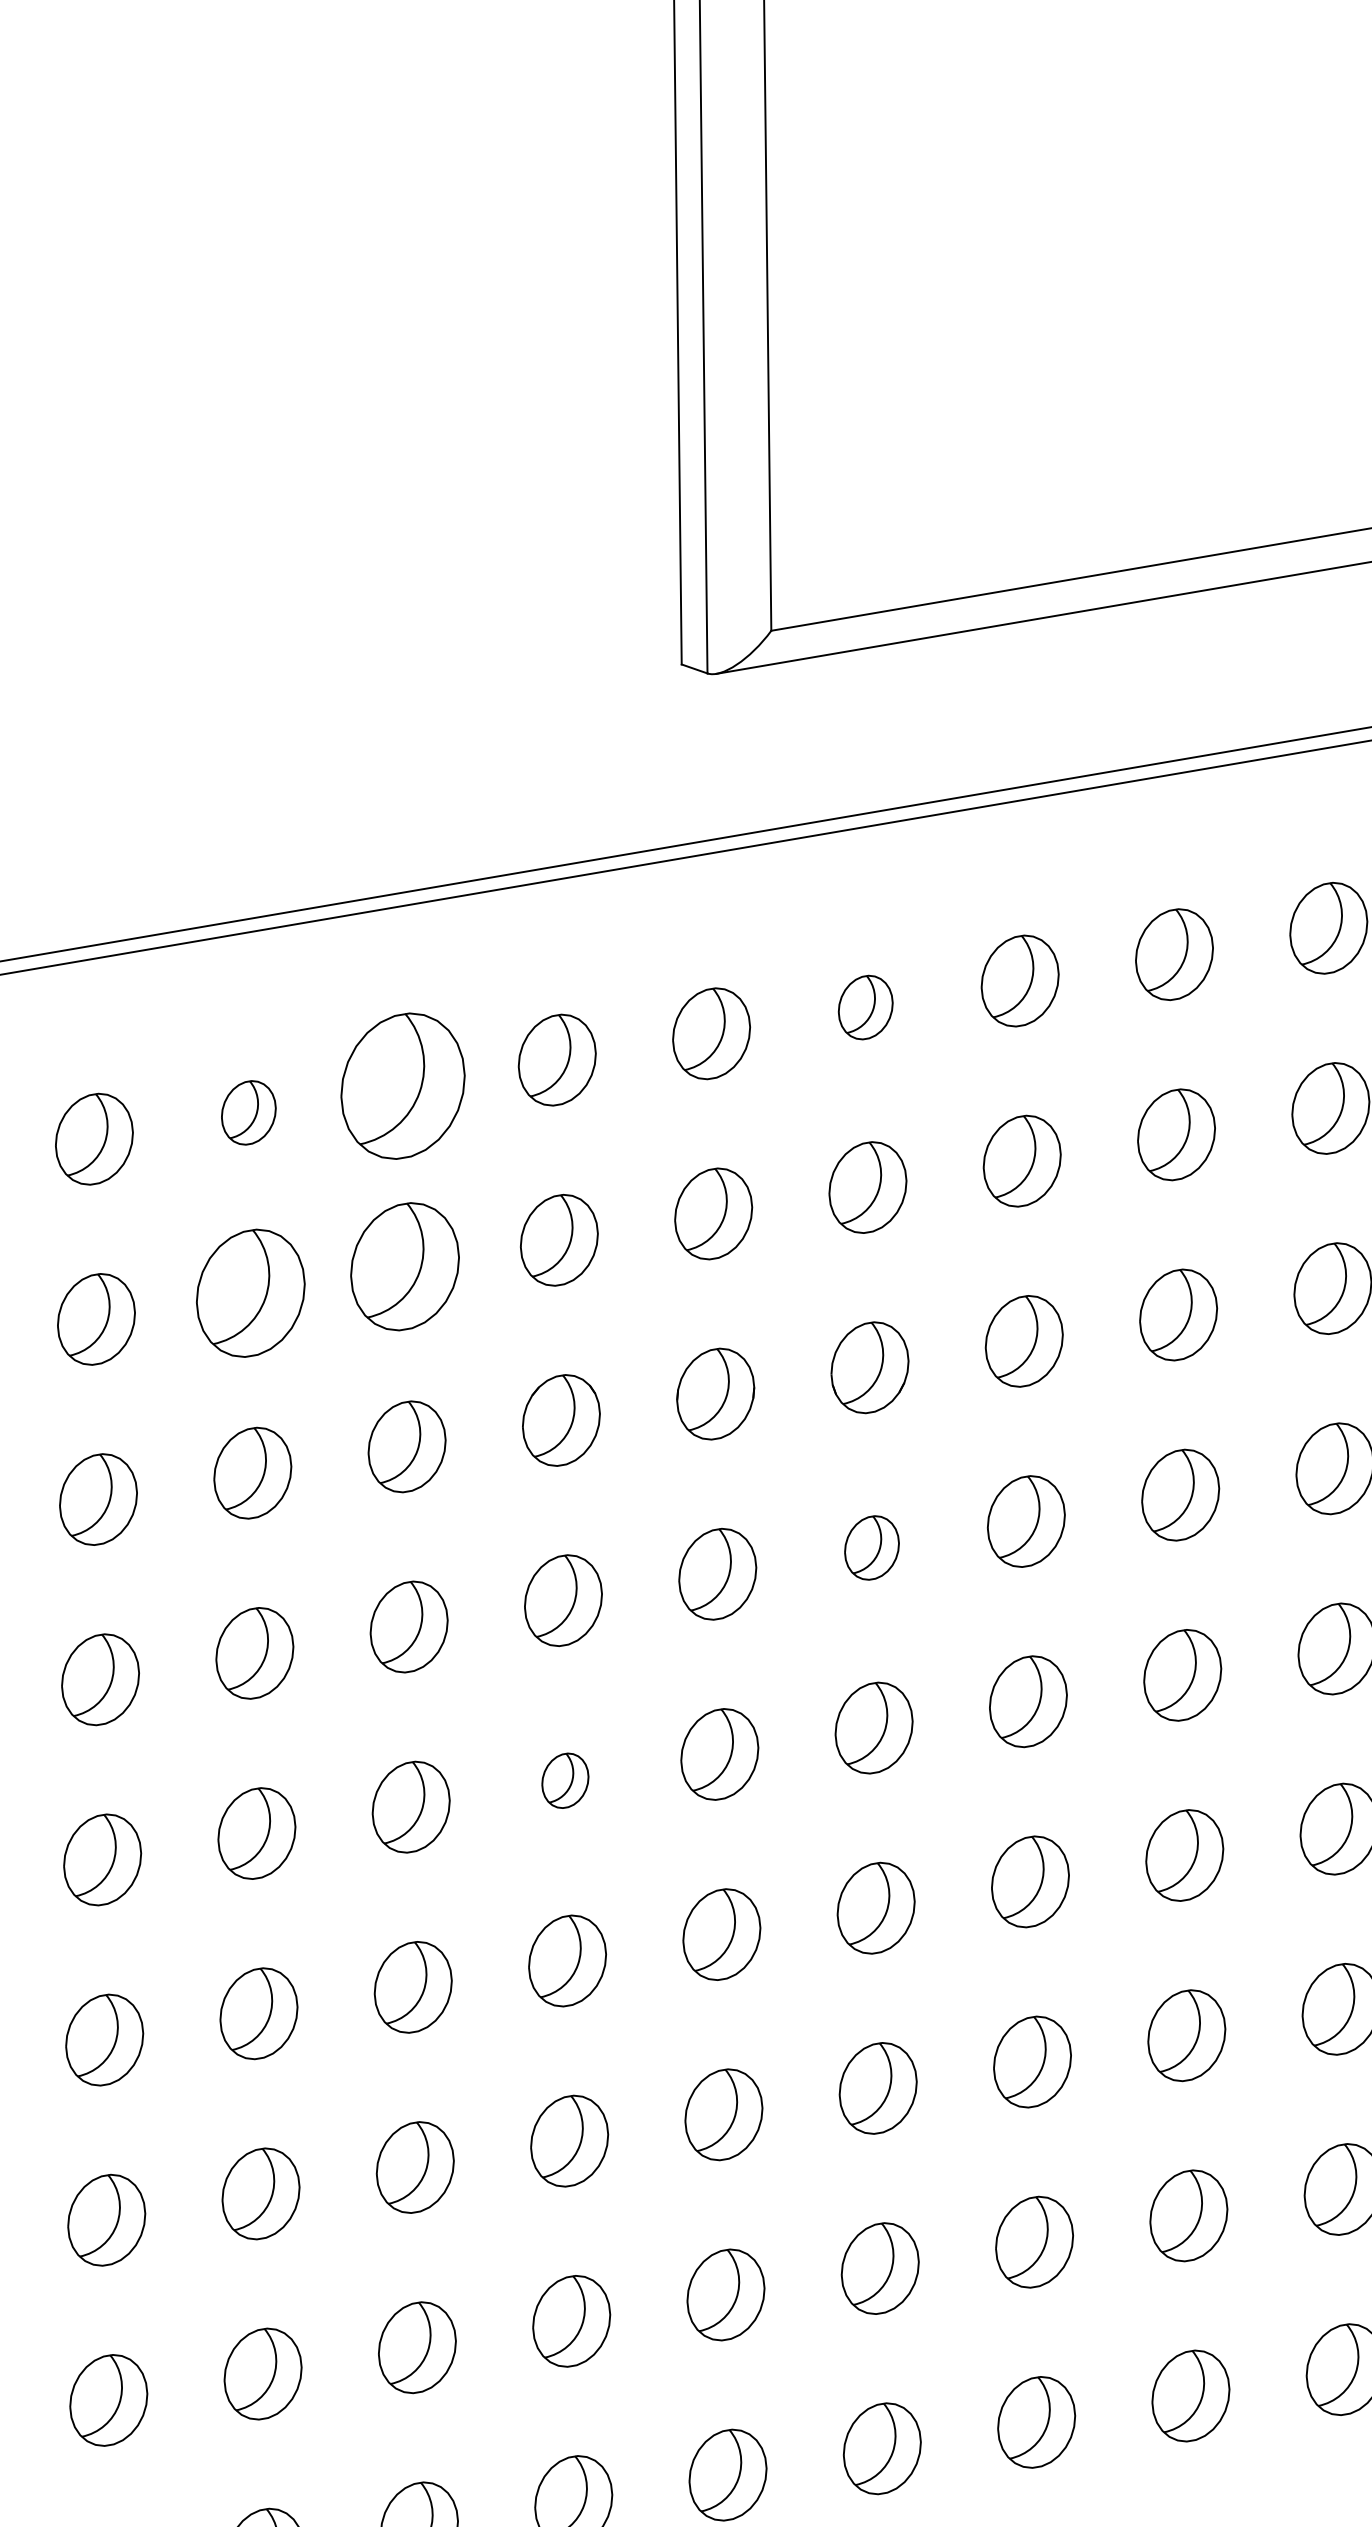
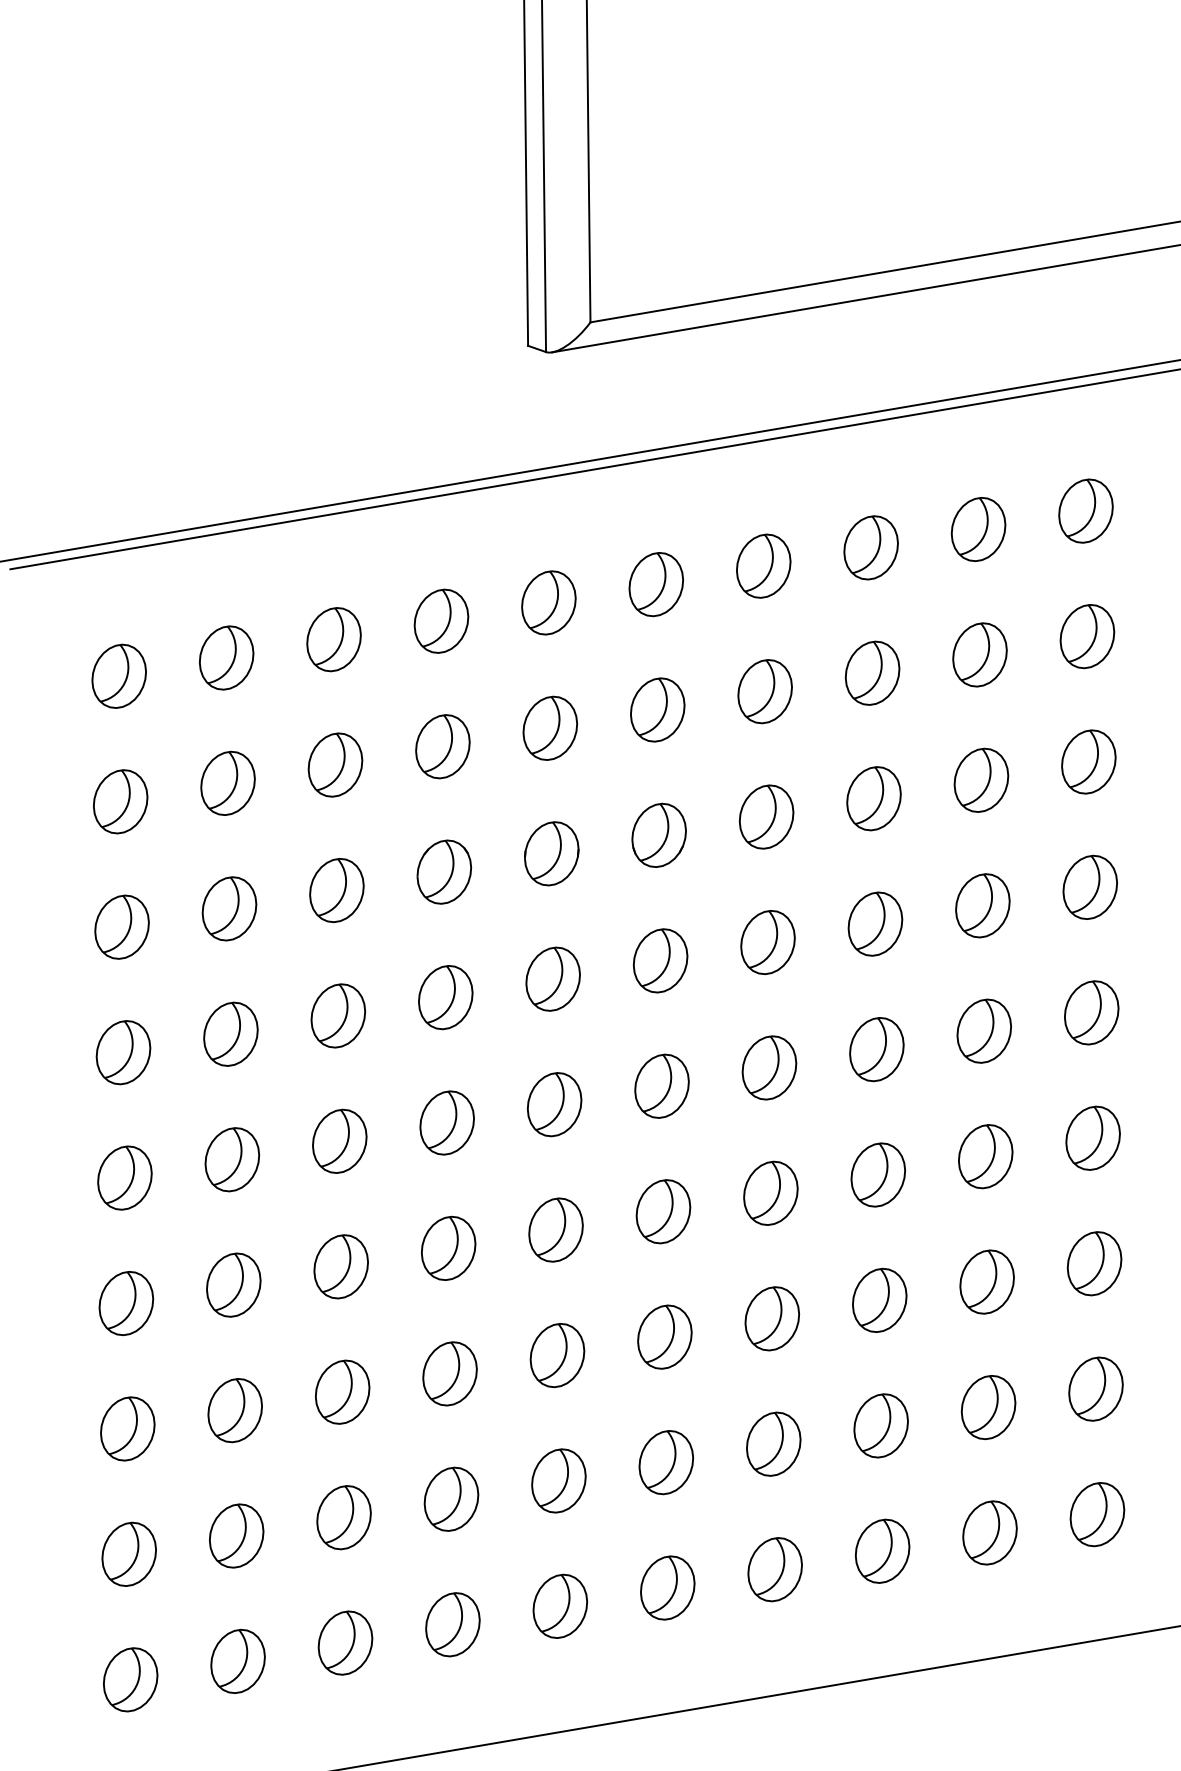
part: (864, 1007) -> (655, 584), size x1.43
part: (402, 1086) -> (333, 639), size x0.62
part: (248, 1112) -> (226, 657), size x1.43
part: (405, 1265) -> (335, 764), size x0.71
part: (249, 1291) -> (227, 782), size x0.71
part: (871, 1547) -> (660, 960), size x1.43
part: (564, 1780) -> (446, 1122), size x1.67

